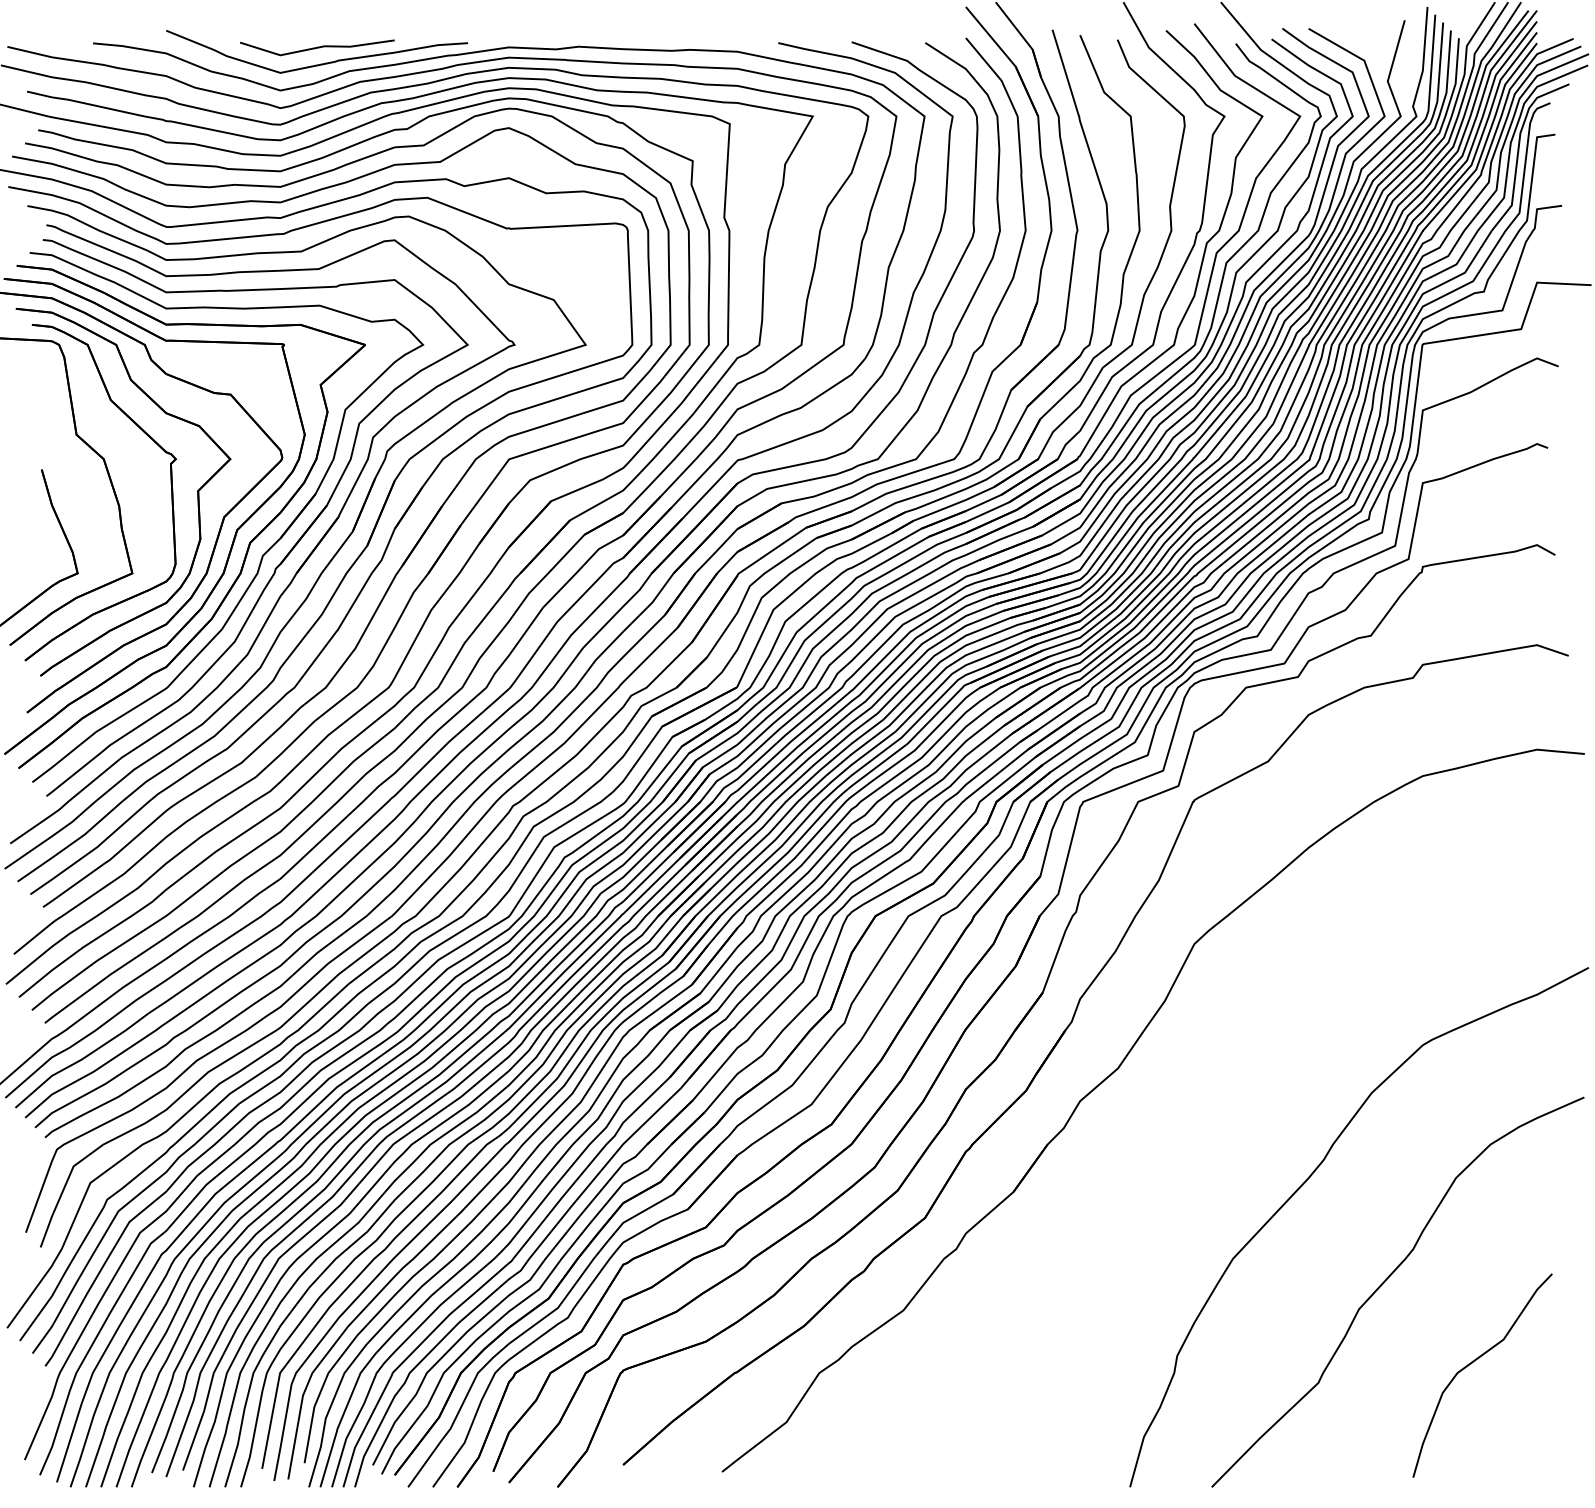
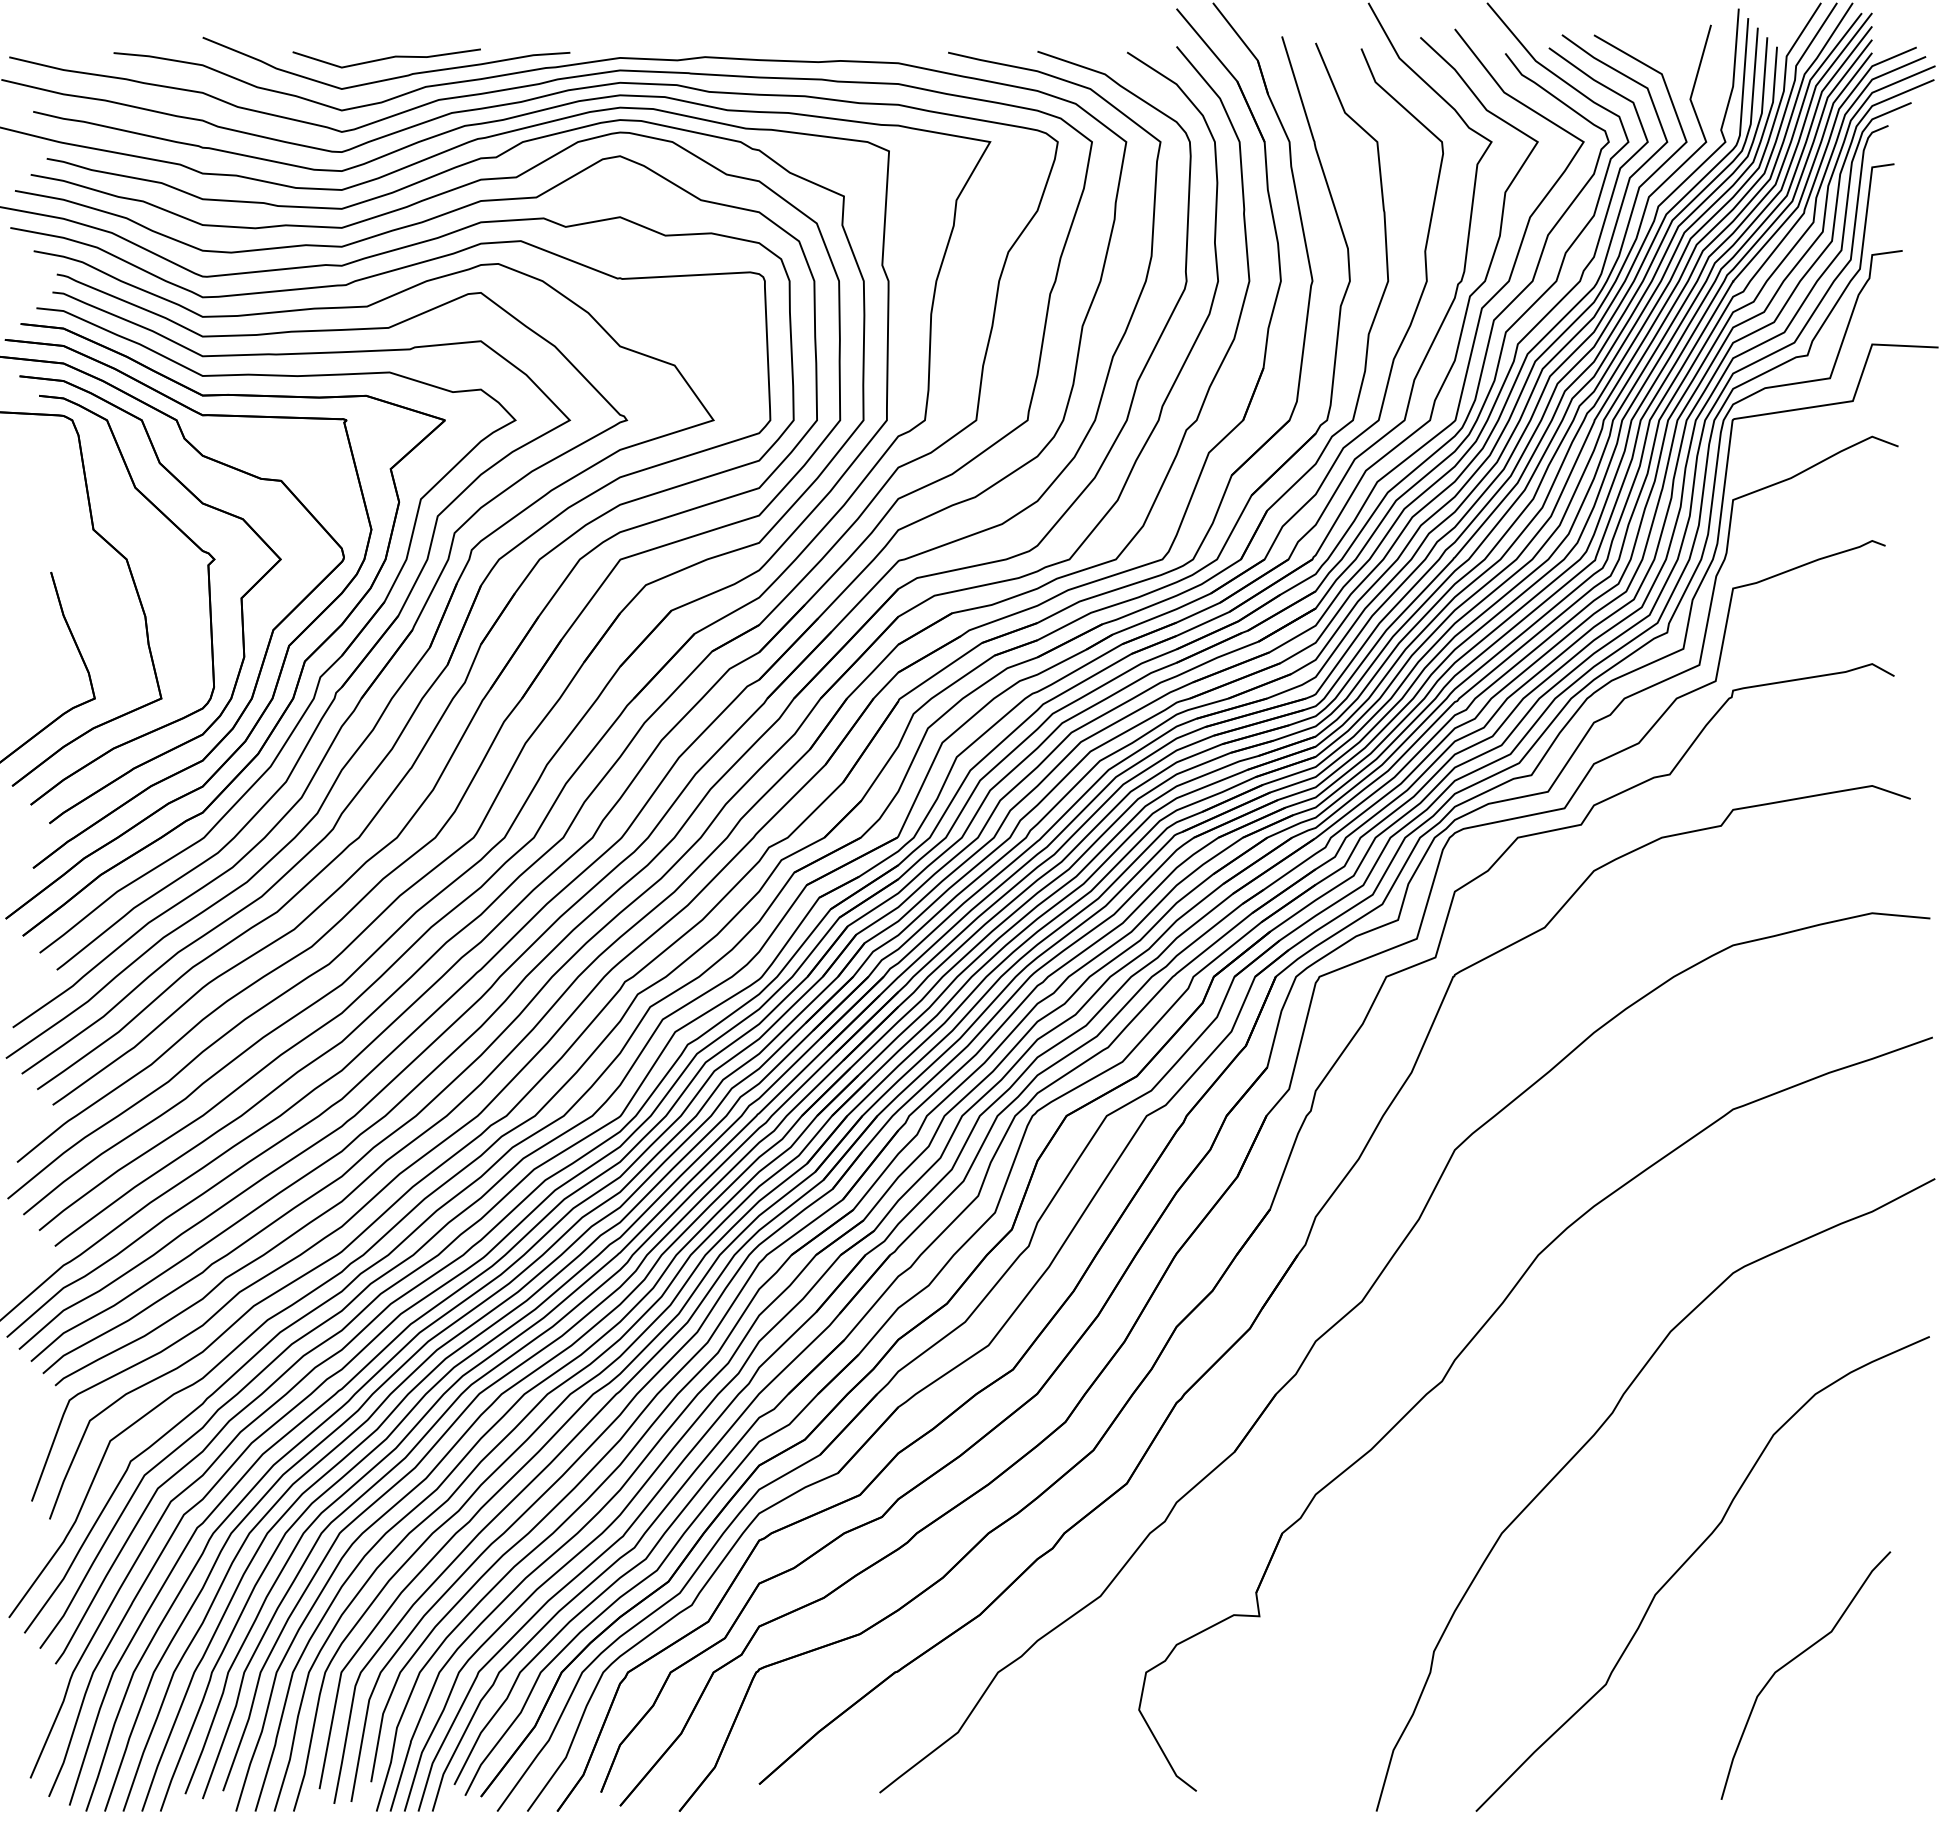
part: (1202, 1108) -> (1464, 1350), added

